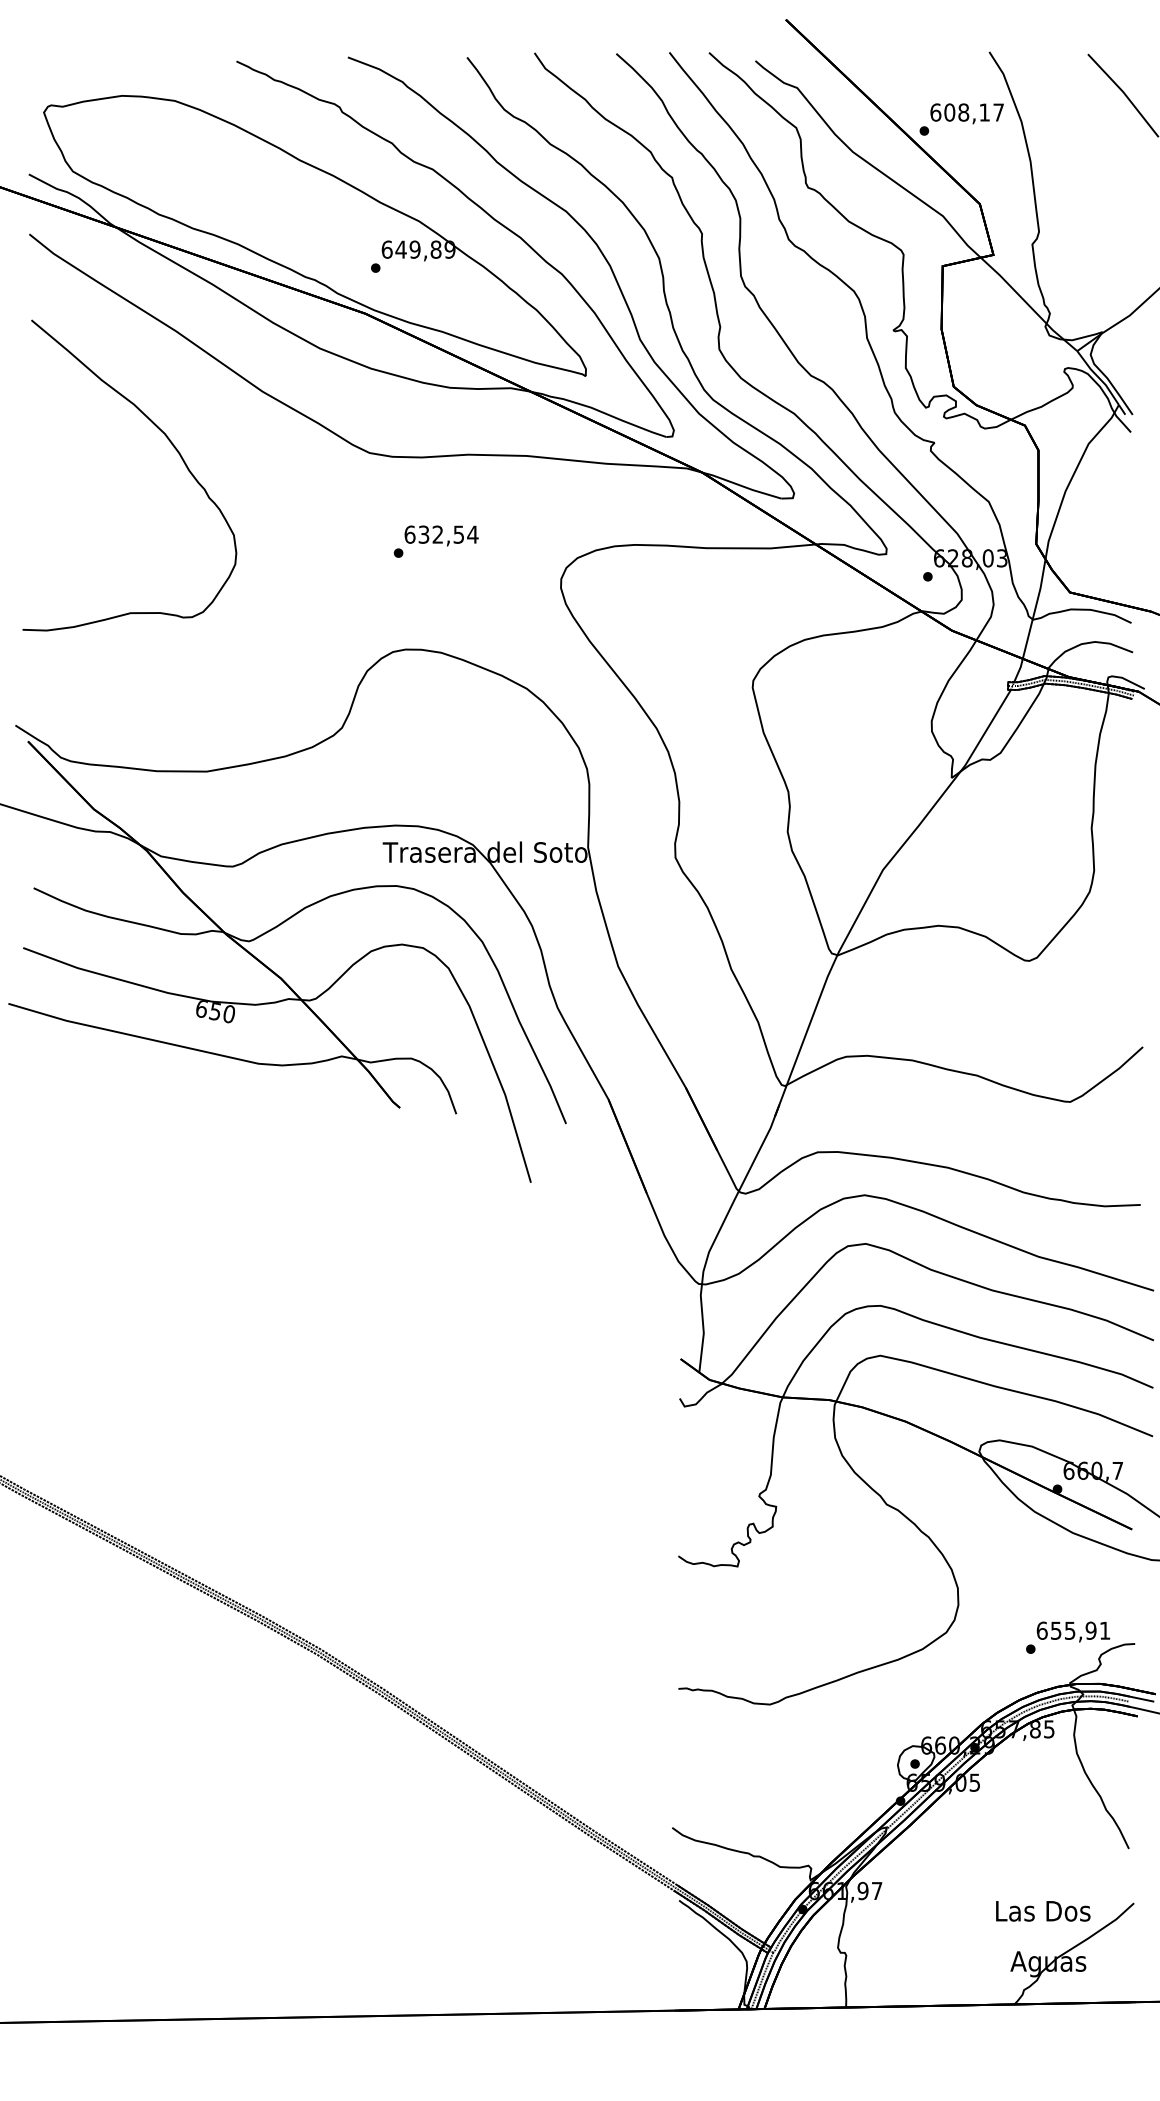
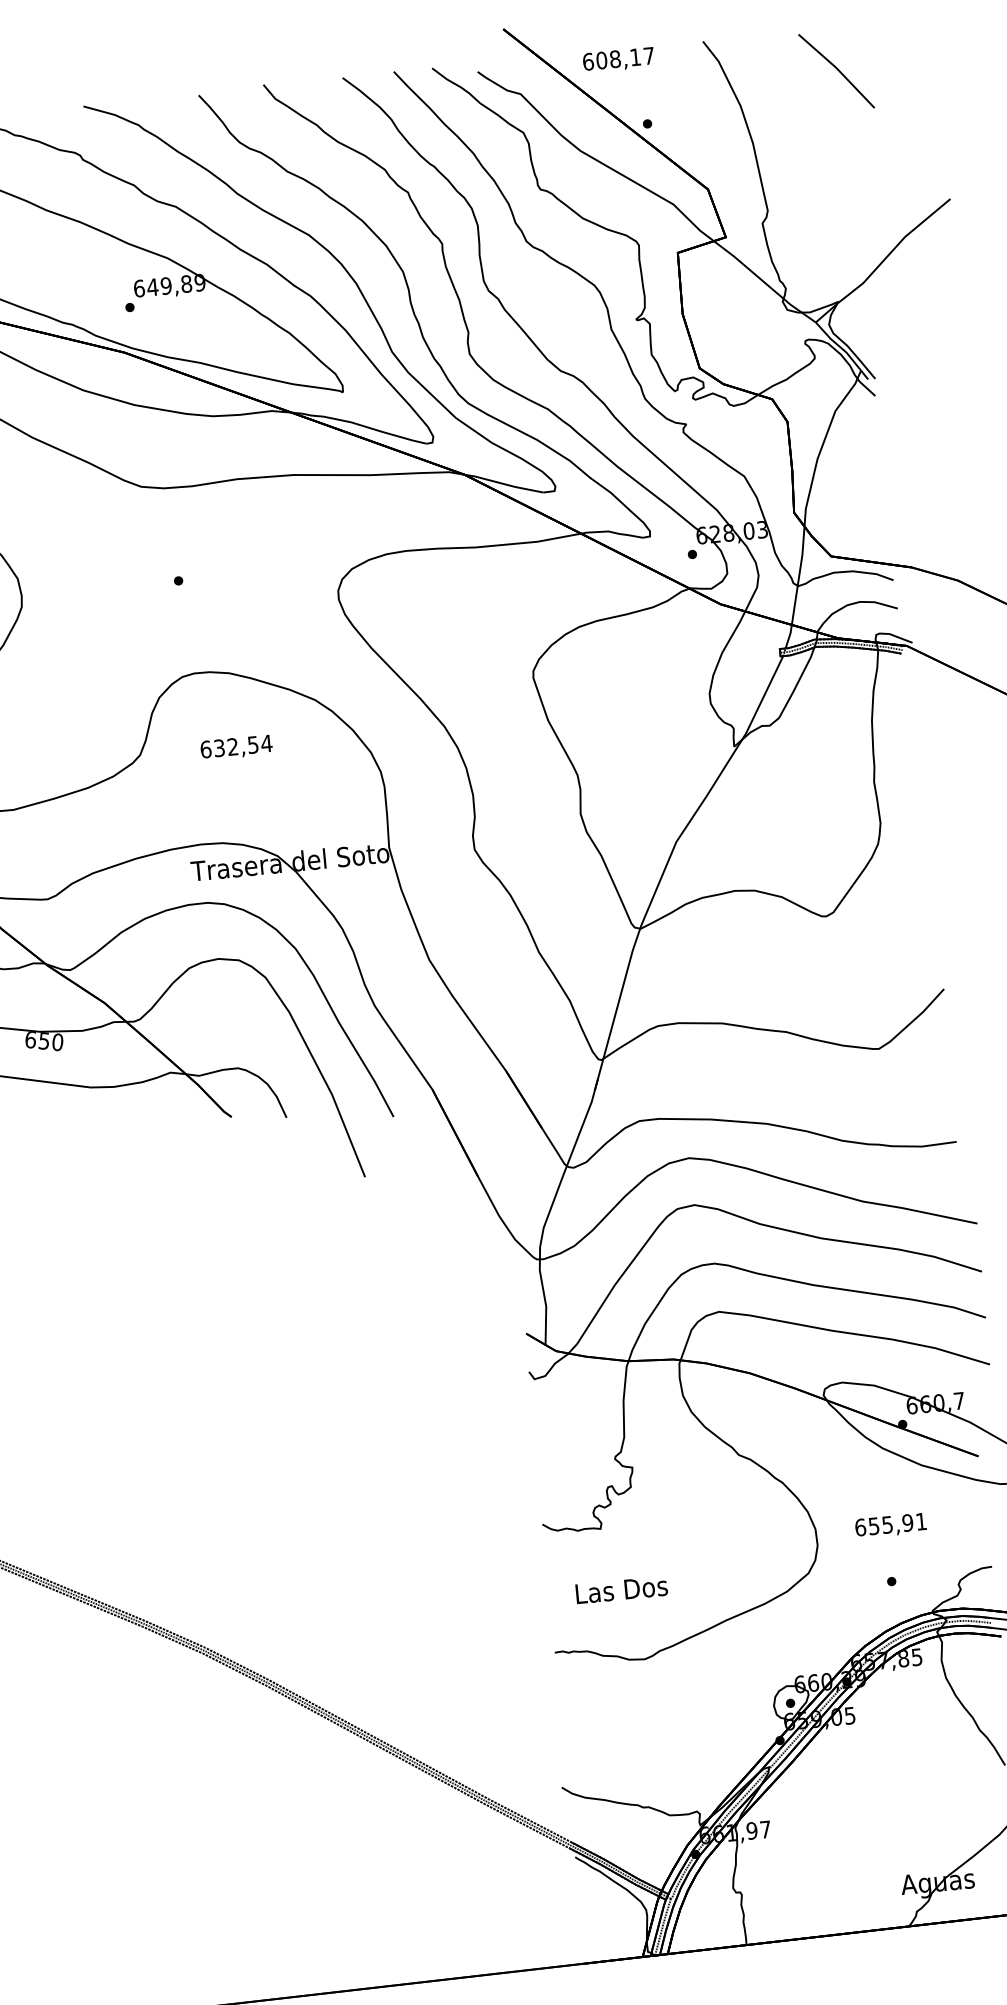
text: (966, 113) -> (618, 59), moved
text: (441, 535) -> (236, 747), moved
text: (1073, 1631) -> (890, 1525), moved
text: (1043, 1911) -> (622, 1590), moved

